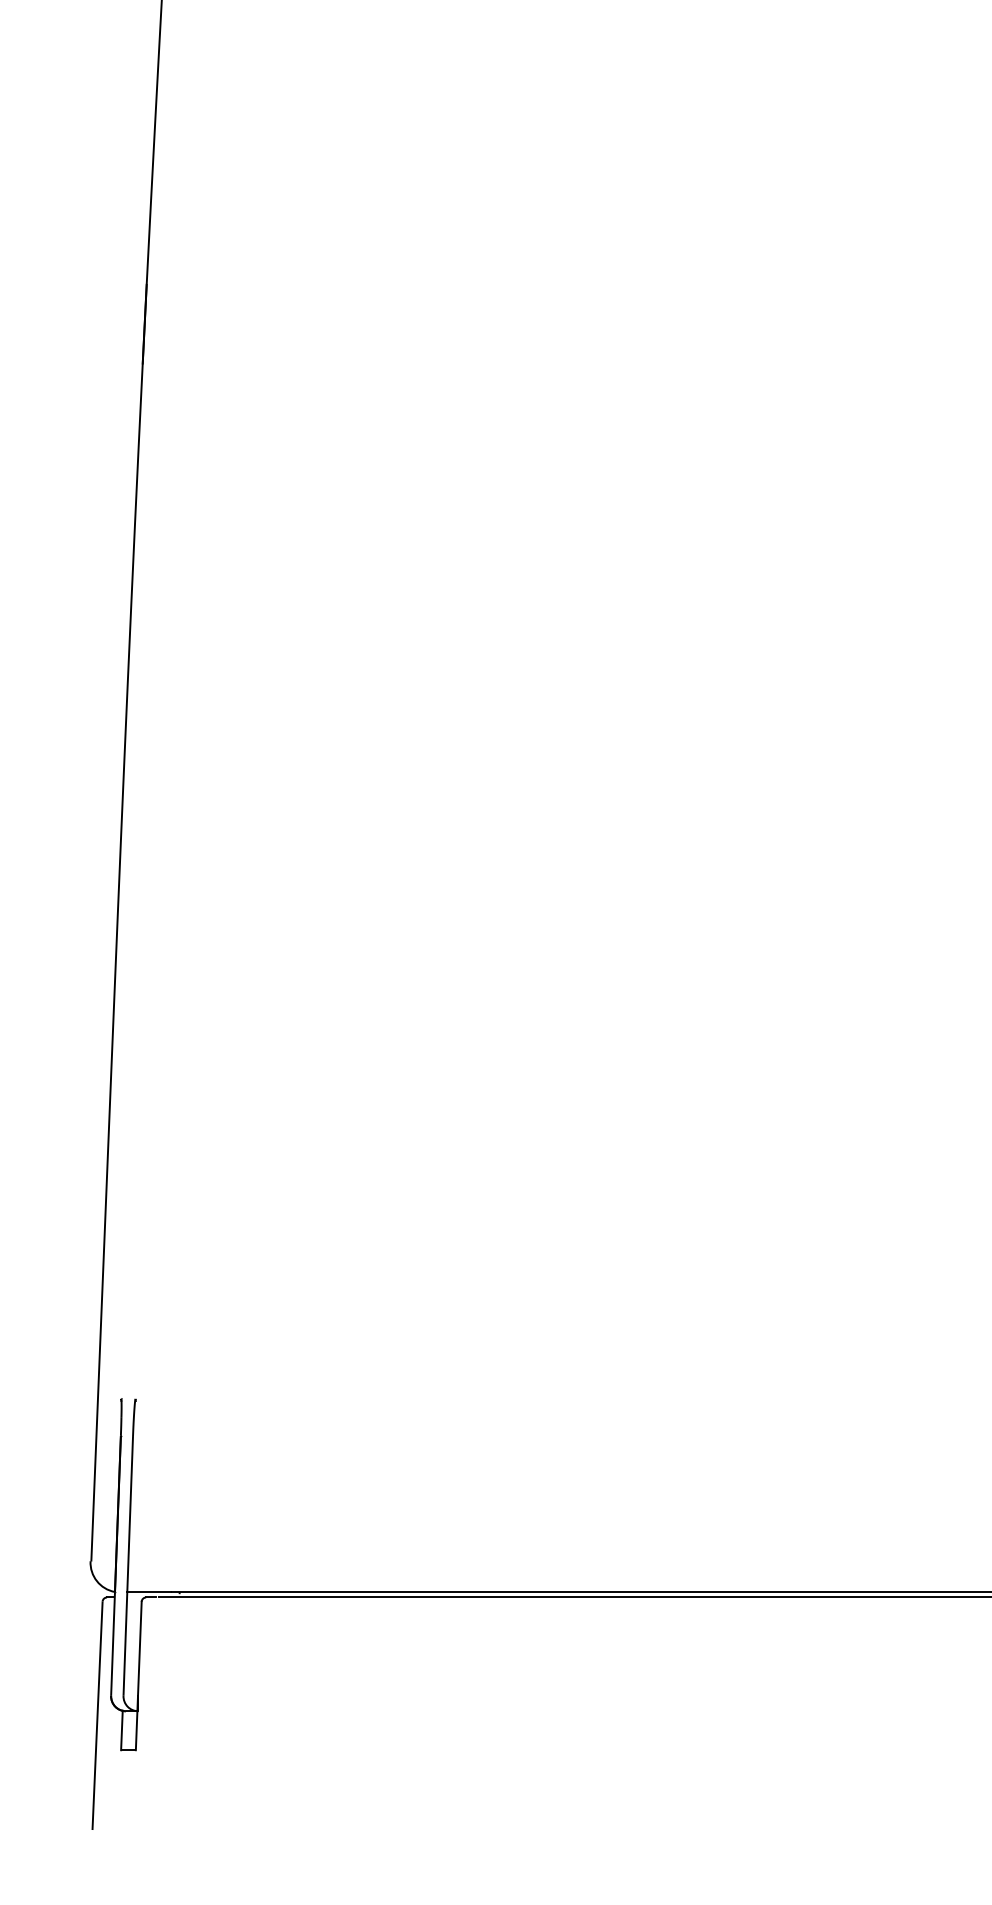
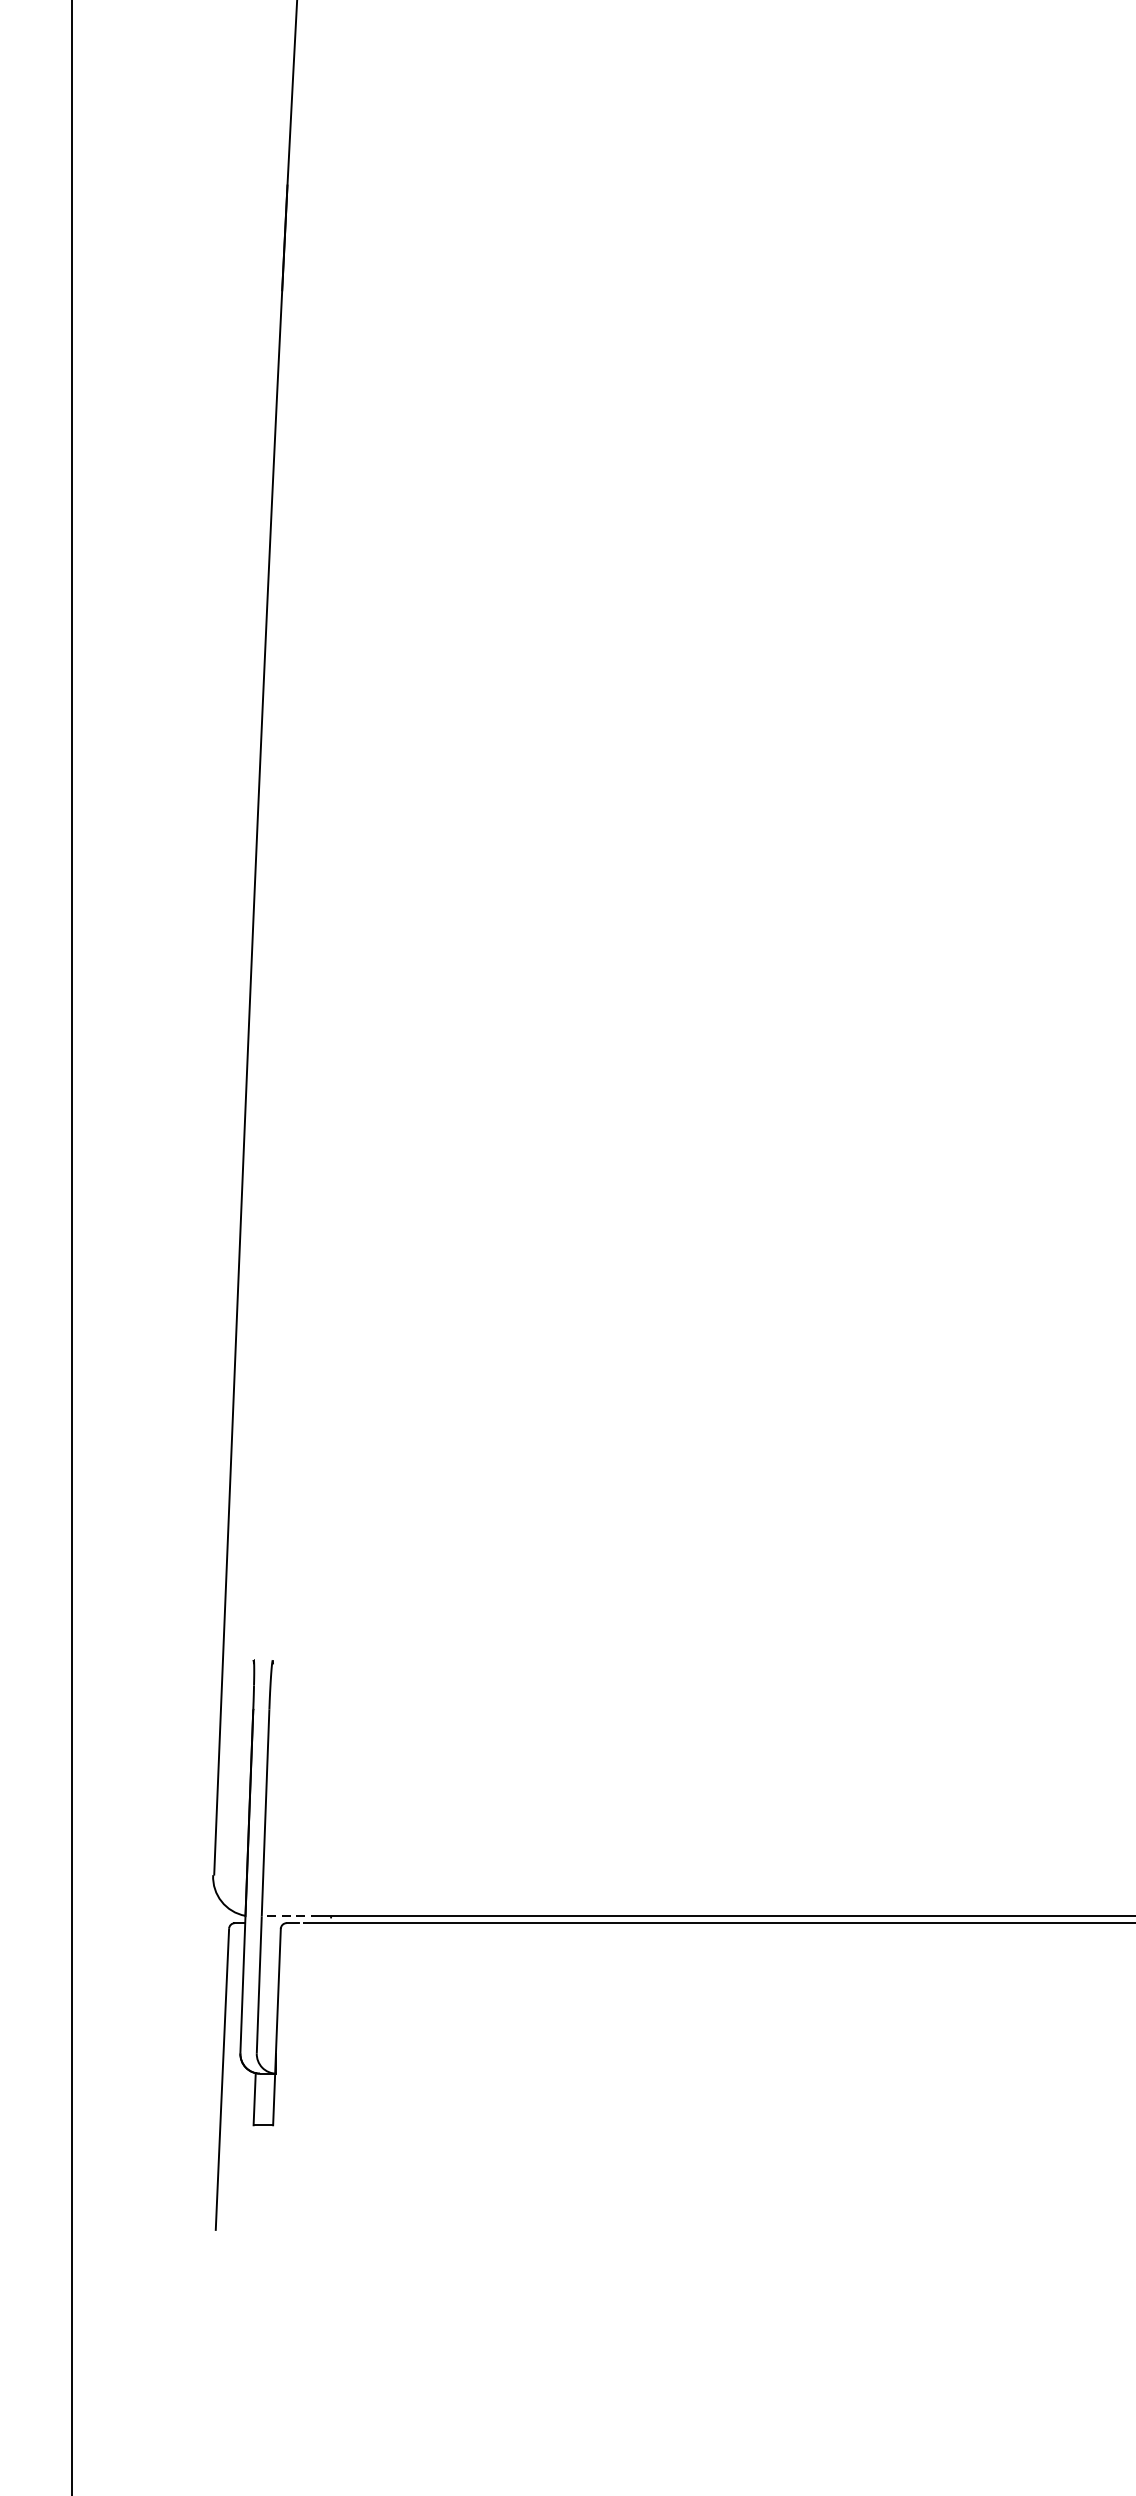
line: (149, 1592) -> (291, 1916), solid -> dashed

